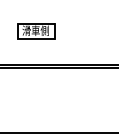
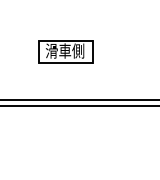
part: (36, 31) -> (66, 52), moved

